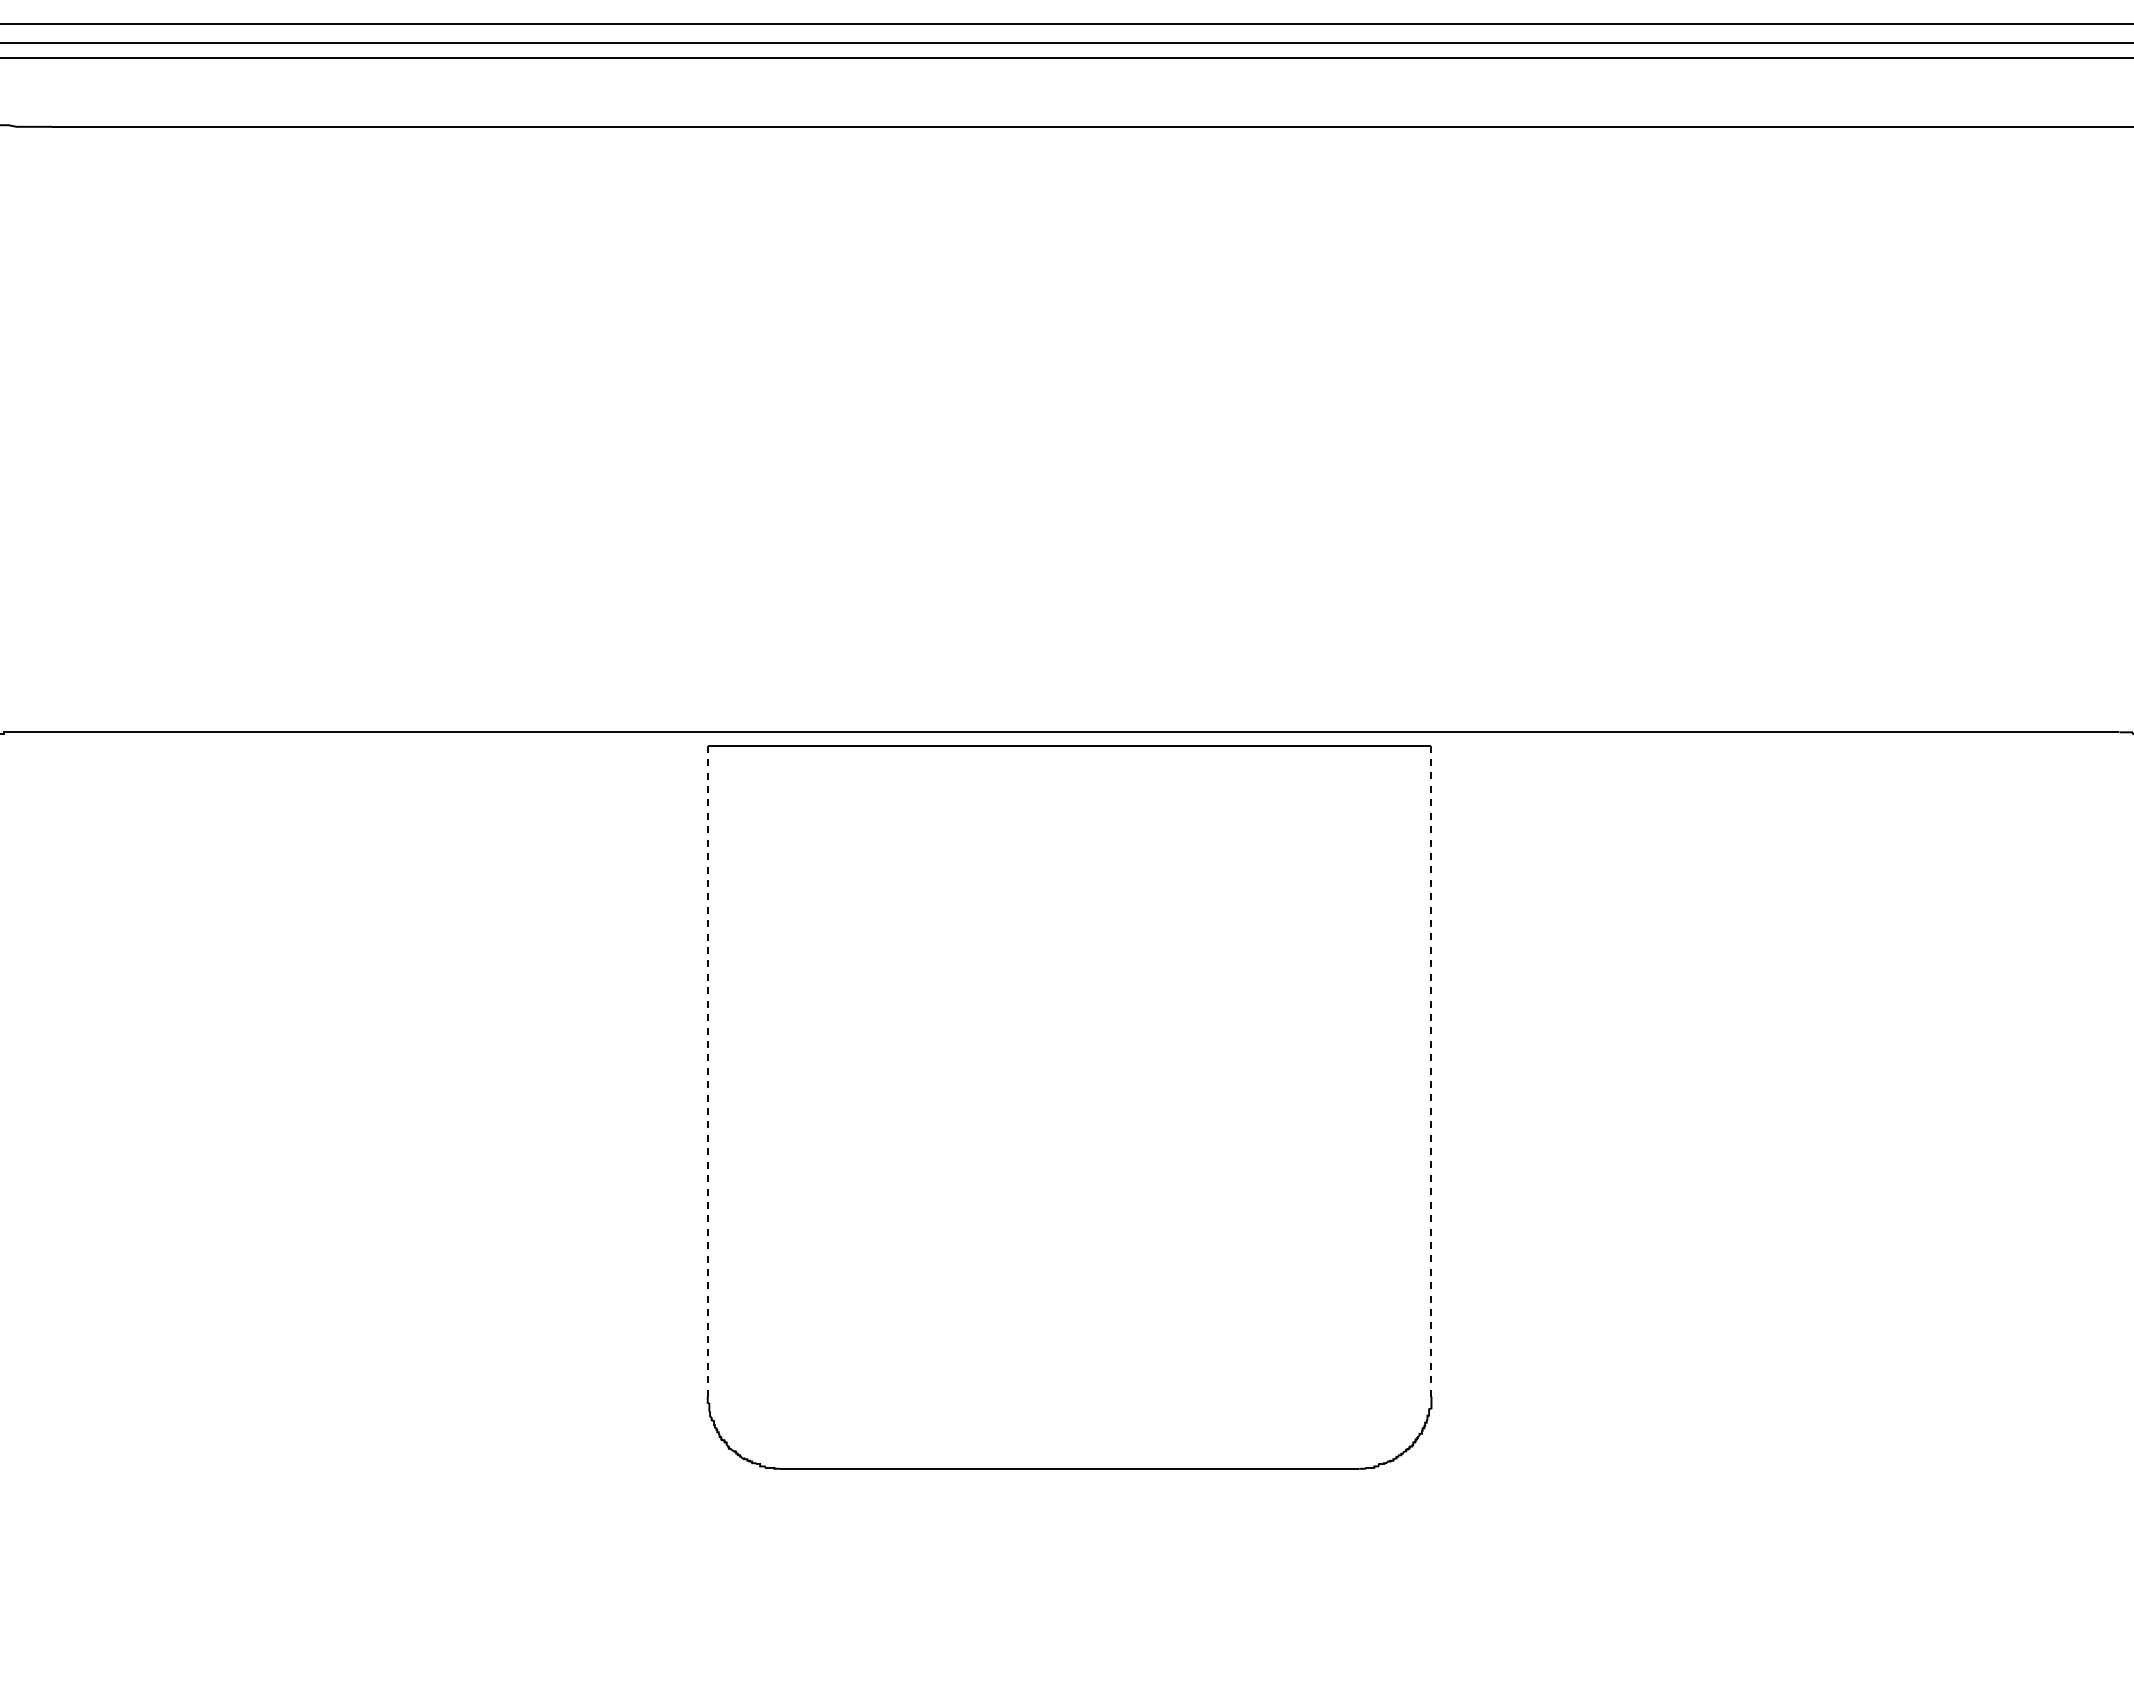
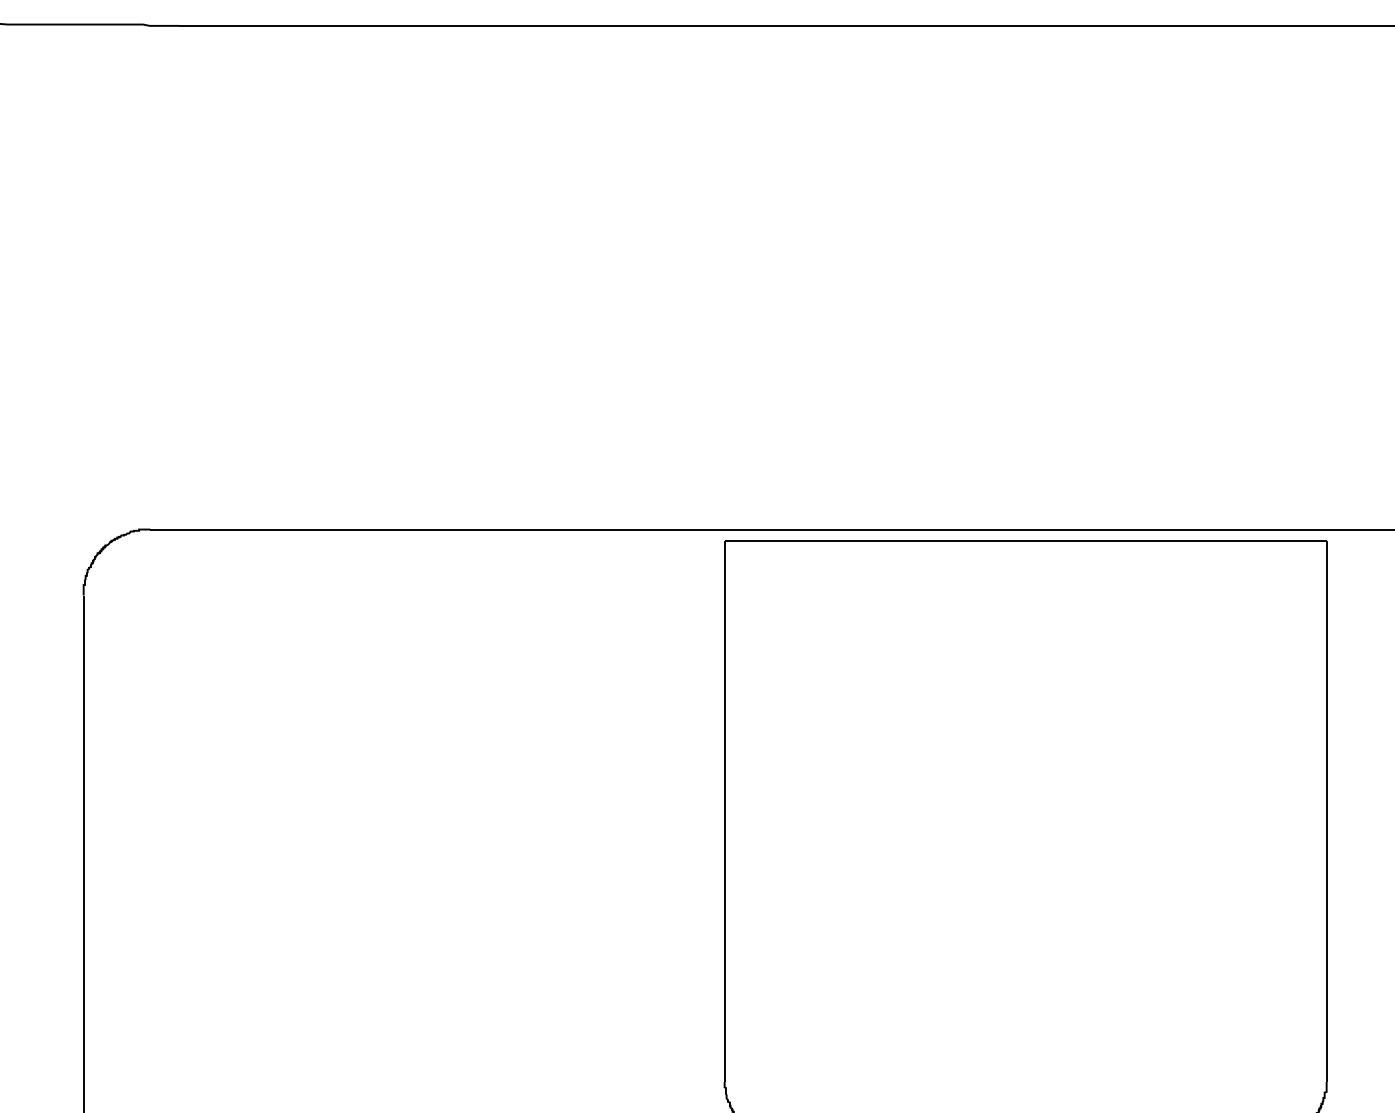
line: (707, 1070) -> (724, 810), dashed -> solid
line: (1431, 1070) -> (1326, 810), dashed -> solid

